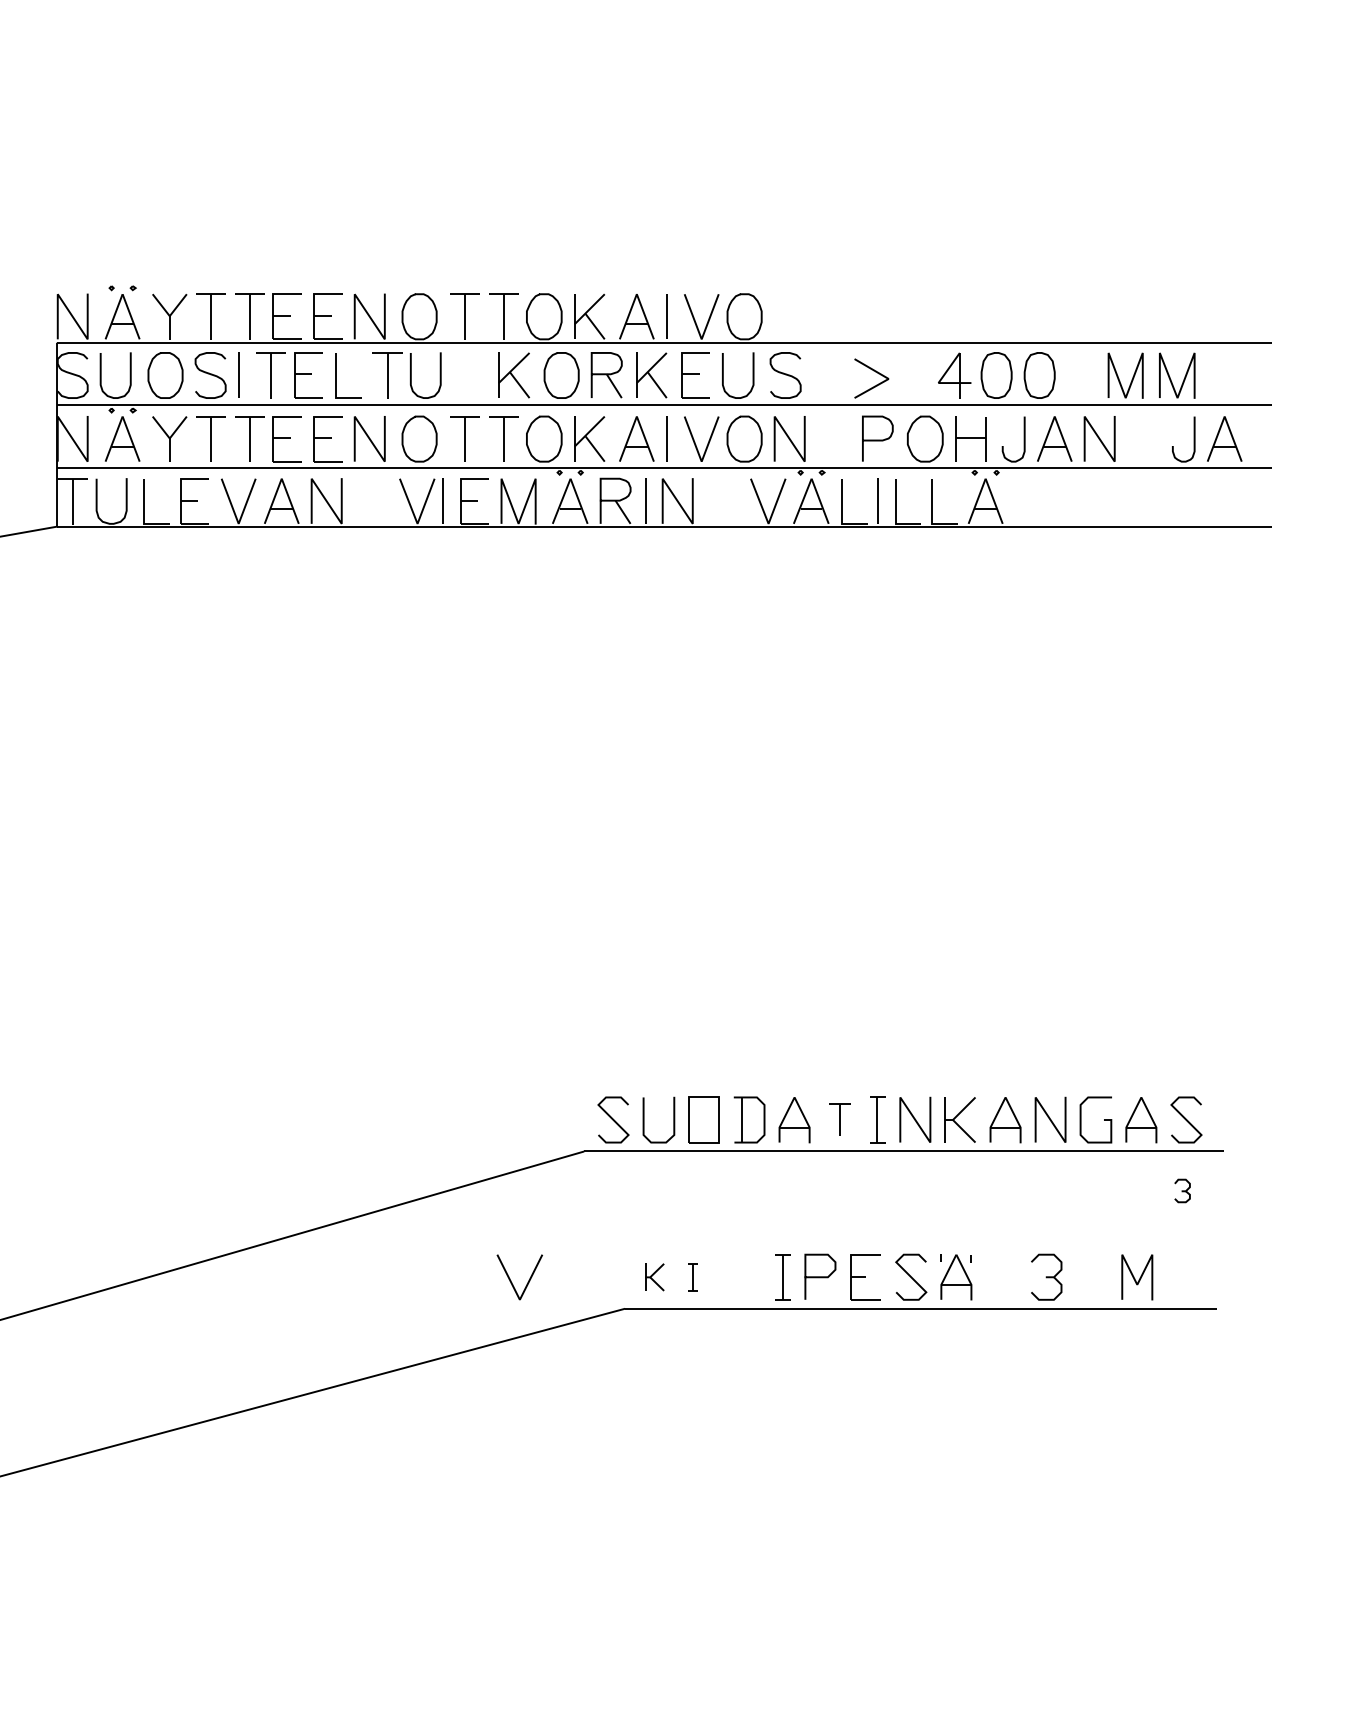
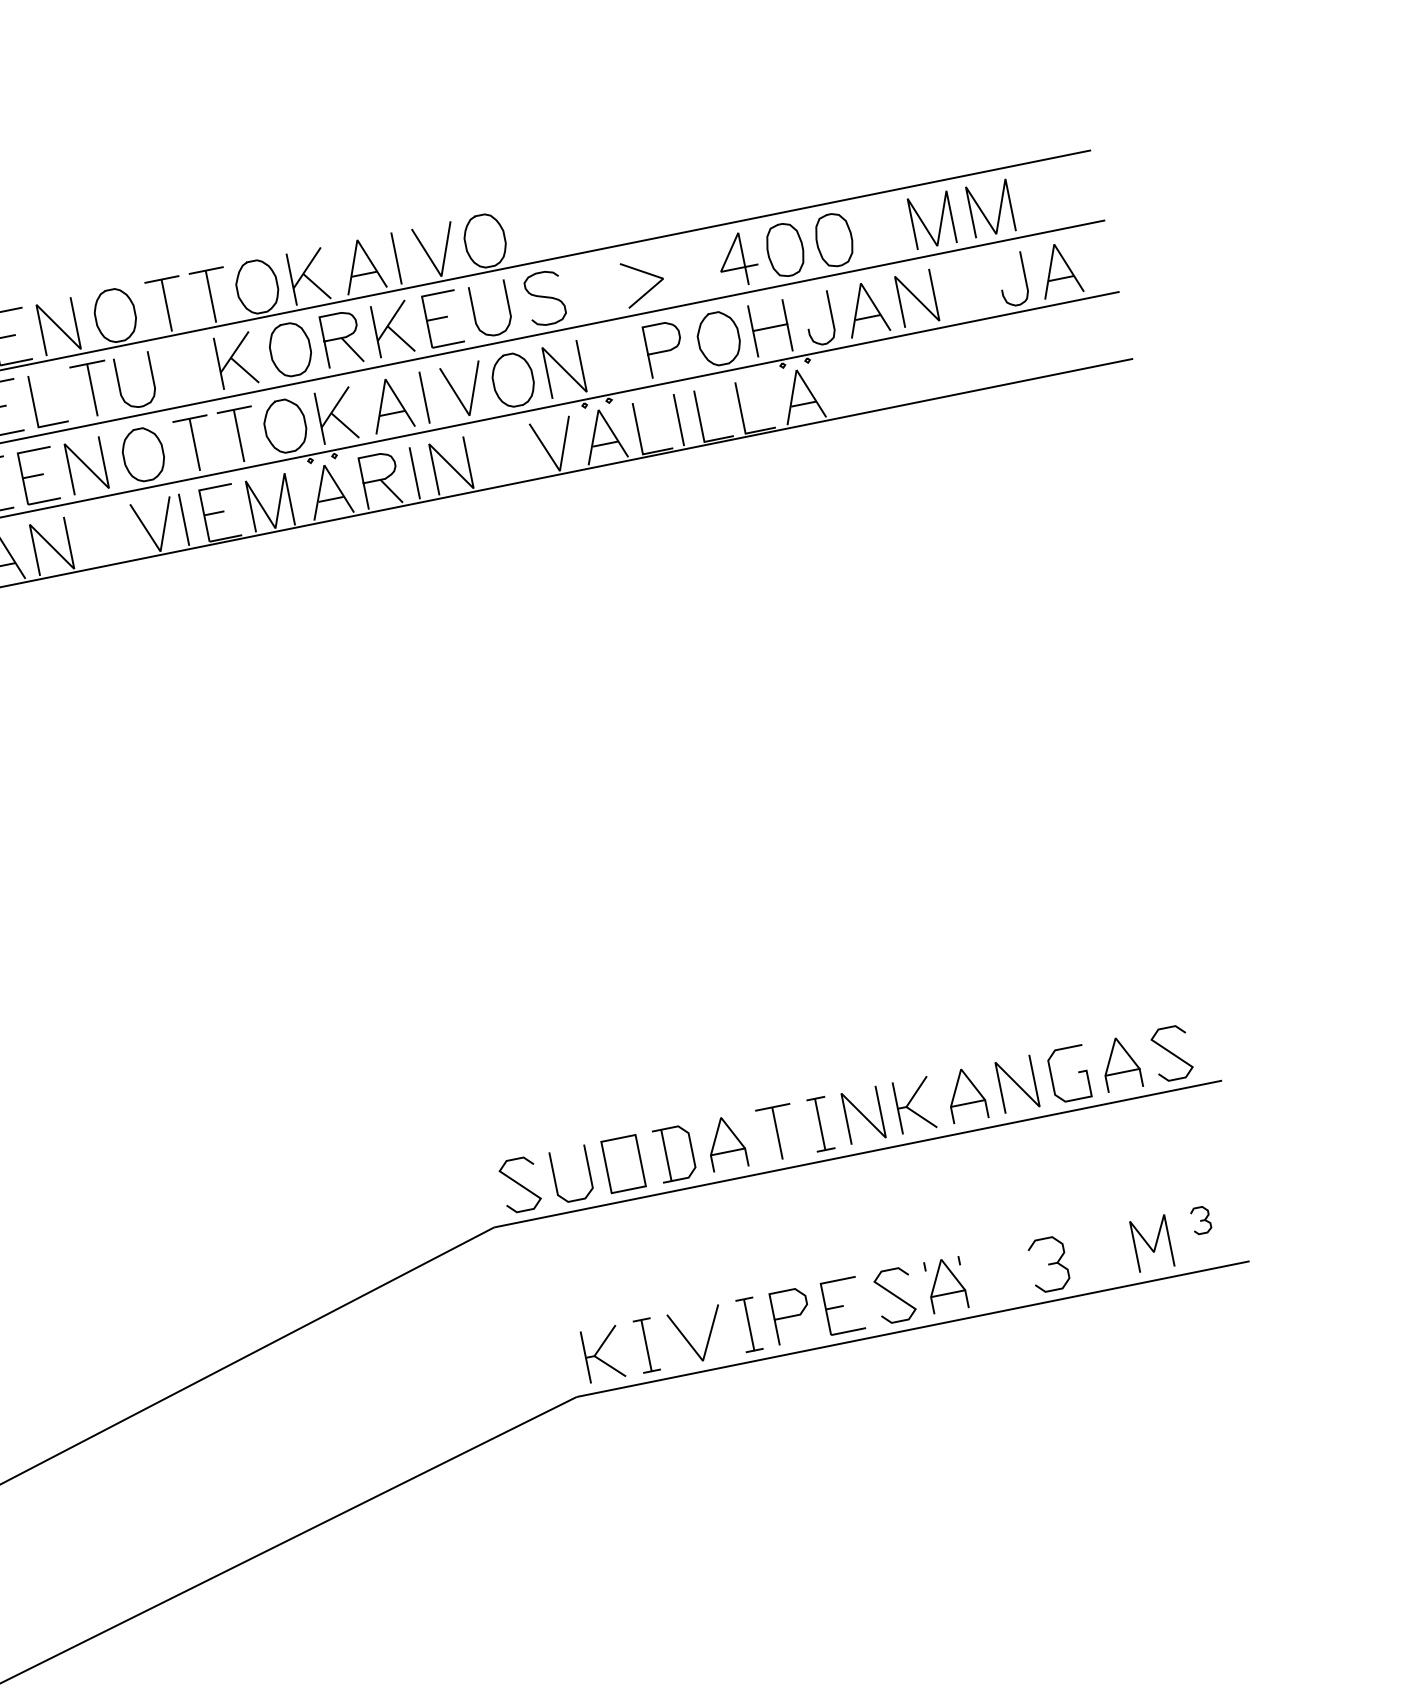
part: (839, 1119) -> (777, 1132), size x1.43
part: (1182, 1190) -> (1200, 1219), moved
part: (654, 1277) -> (603, 1354), size x1.67
part: (692, 1277) -> (646, 1345), size x1.67
line: (511, 1280) -> (689, 1340), moved

